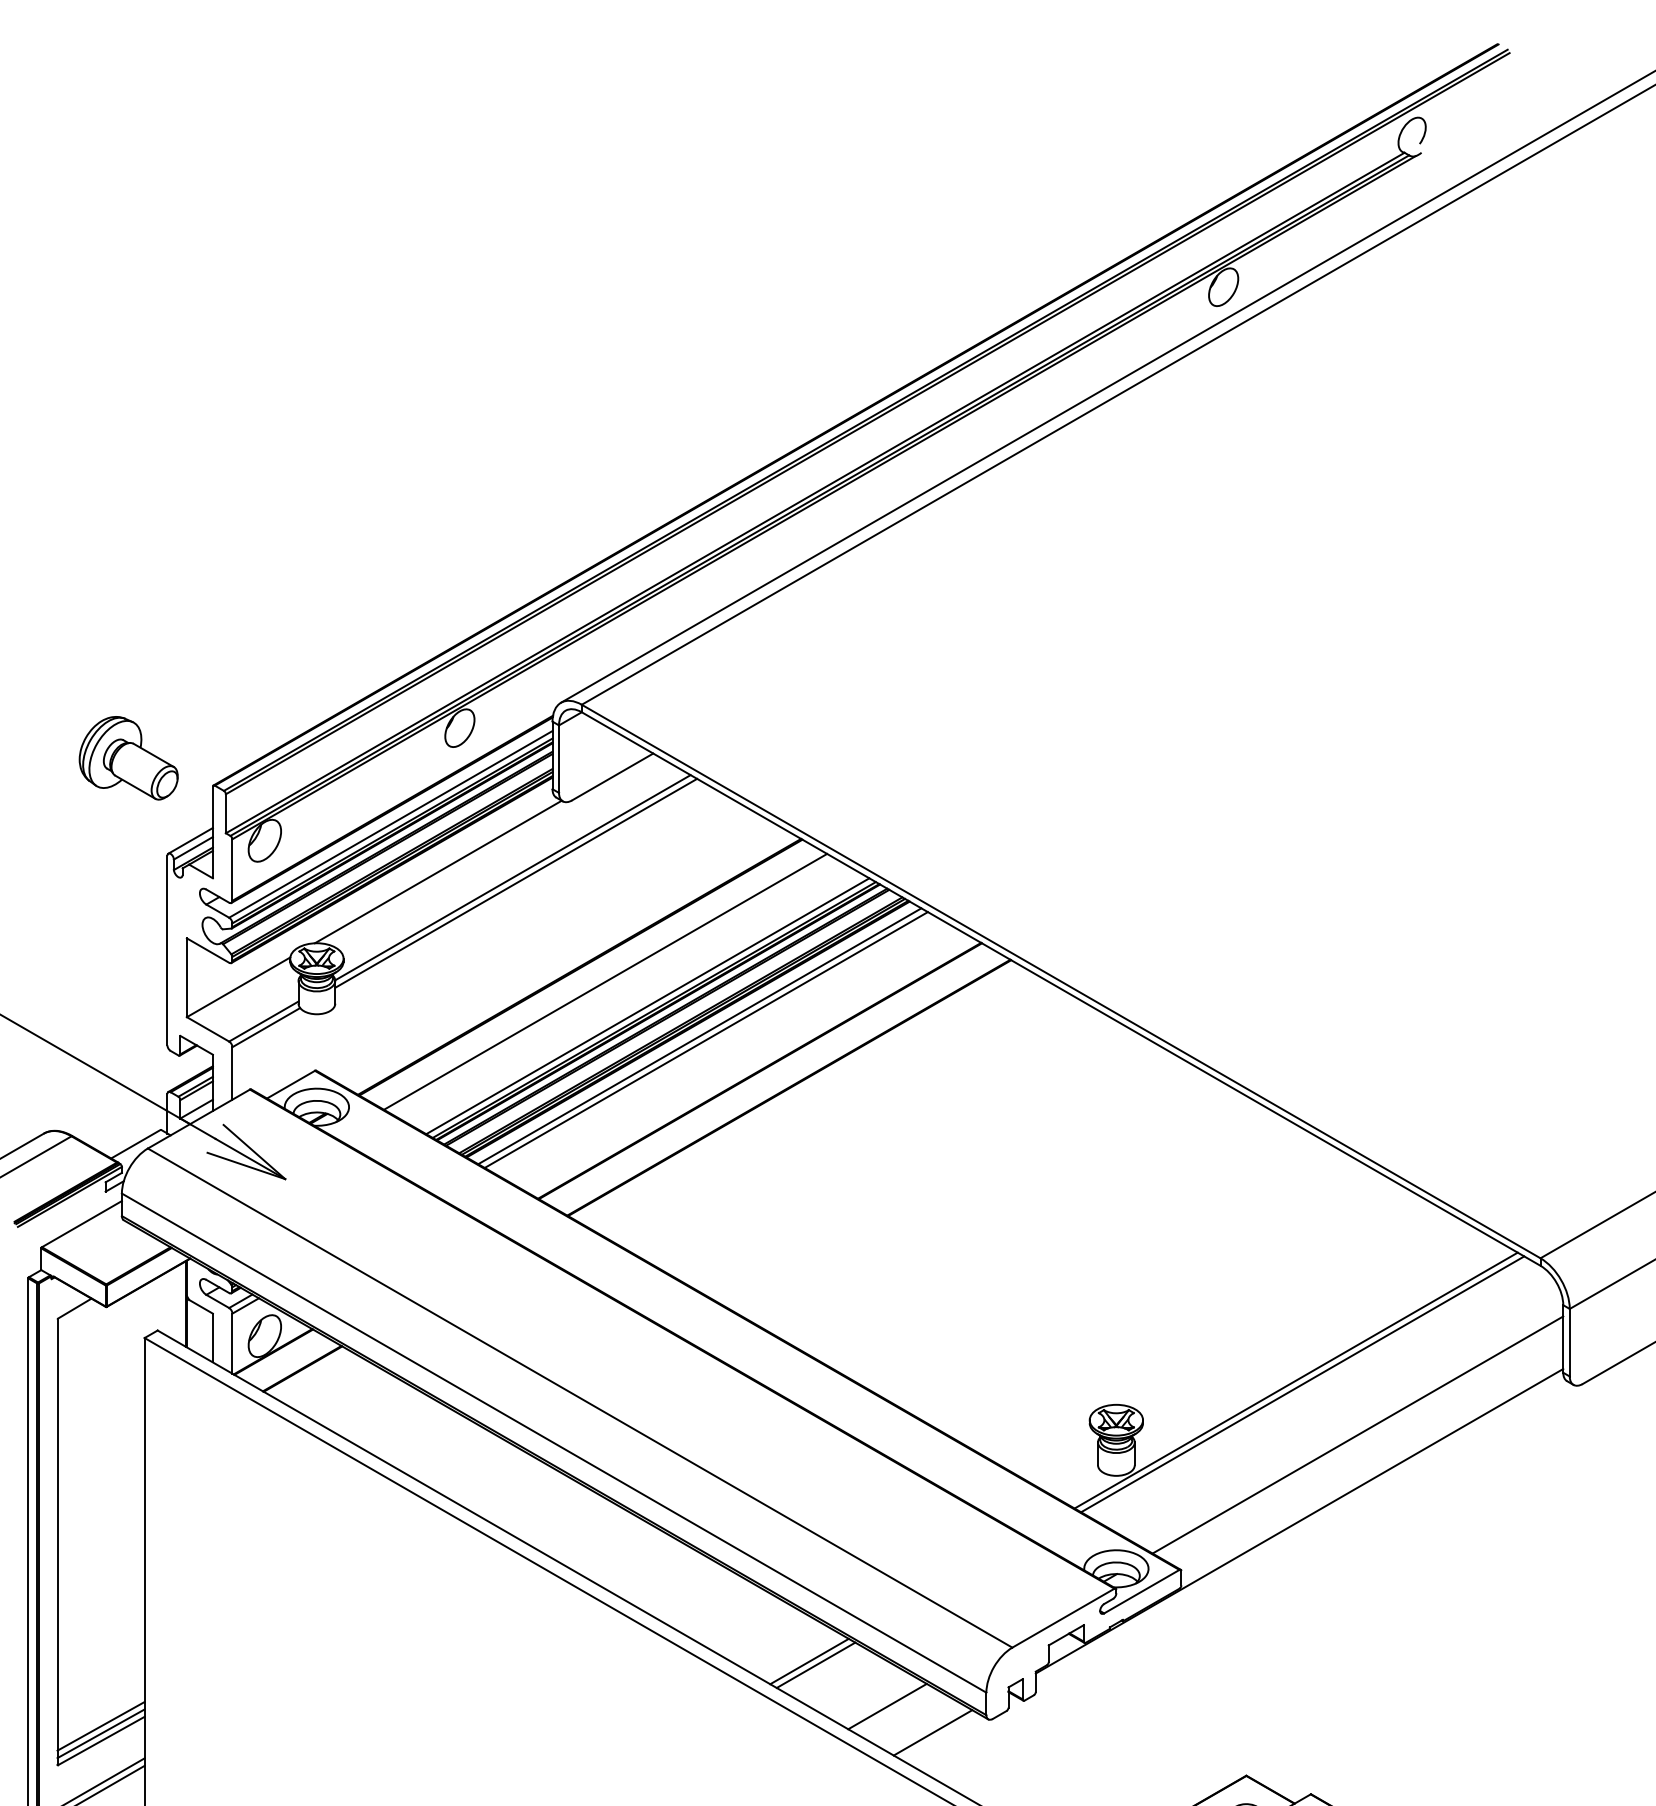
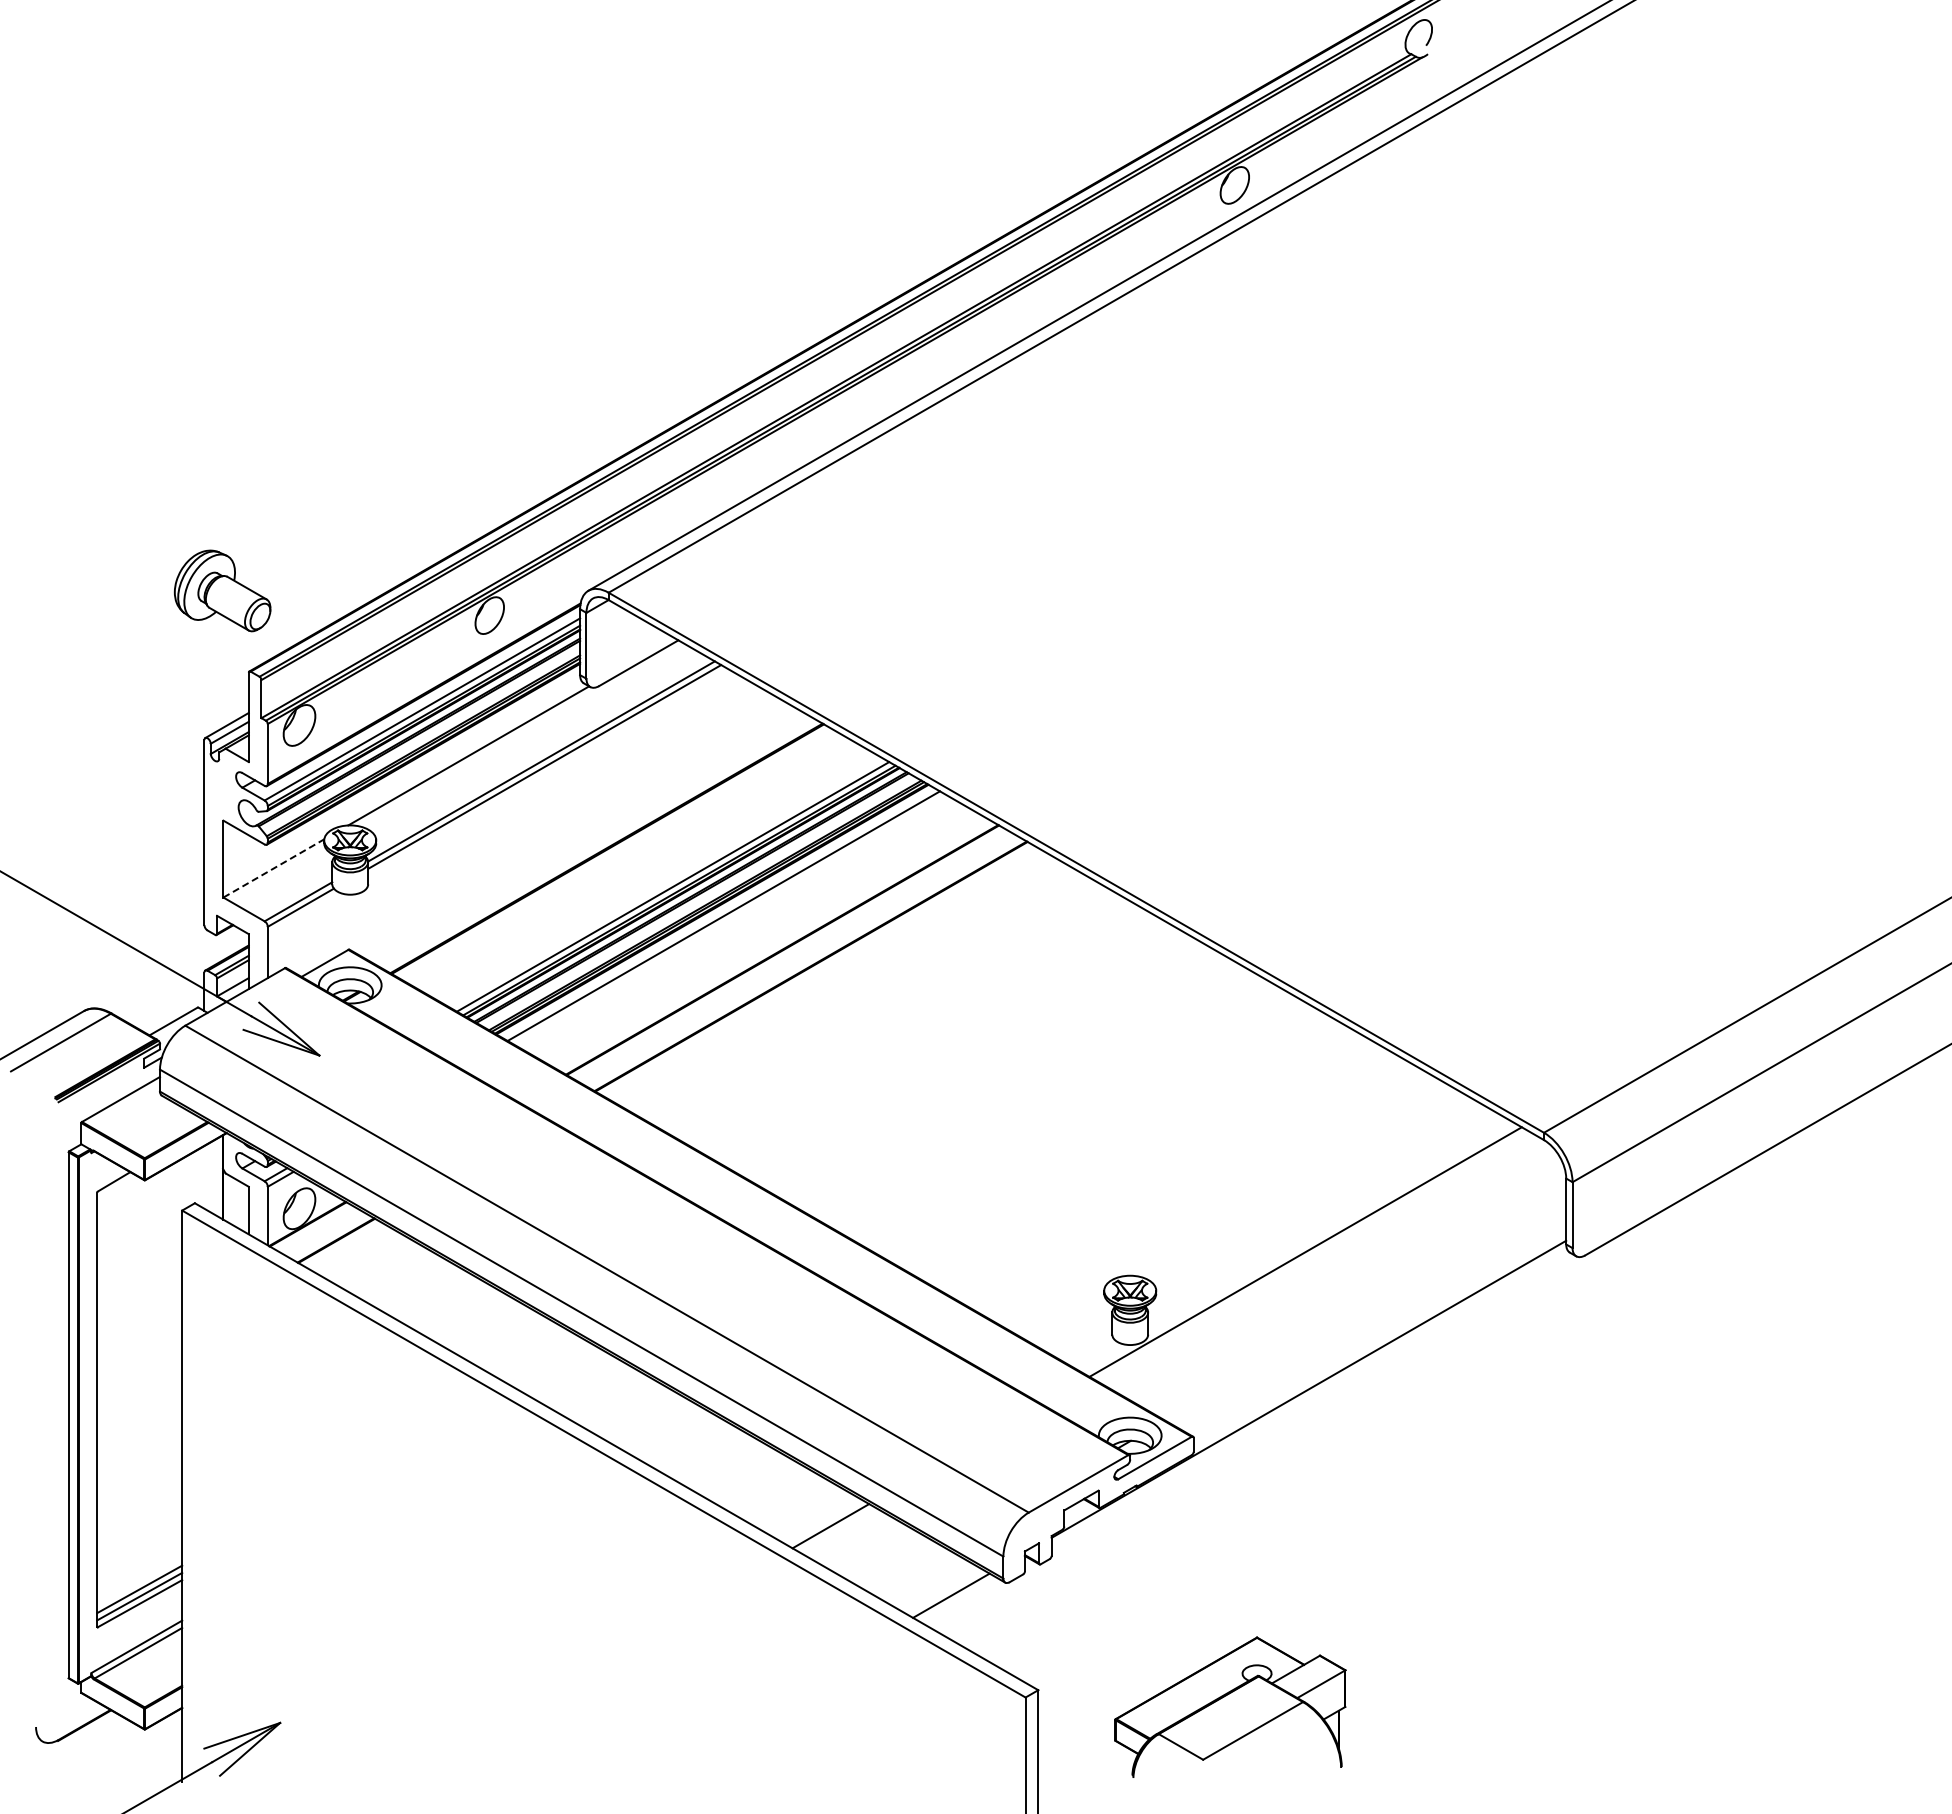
part: (128, 757) -> (222, 590), moved
line: (605, 981) -> (631, 862), removed
line: (239, 987) -> (274, 868), solid -> dashed
line: (706, 1039) -> (730, 919), removed
line: (1302, 1384) -> (1311, 1255), removed
line: (1357, 1434) -> (1365, 1304), removed
line: (815, 1664) -> (836, 1529), removed
line: (887, 1706) -> (906, 1570), removed

